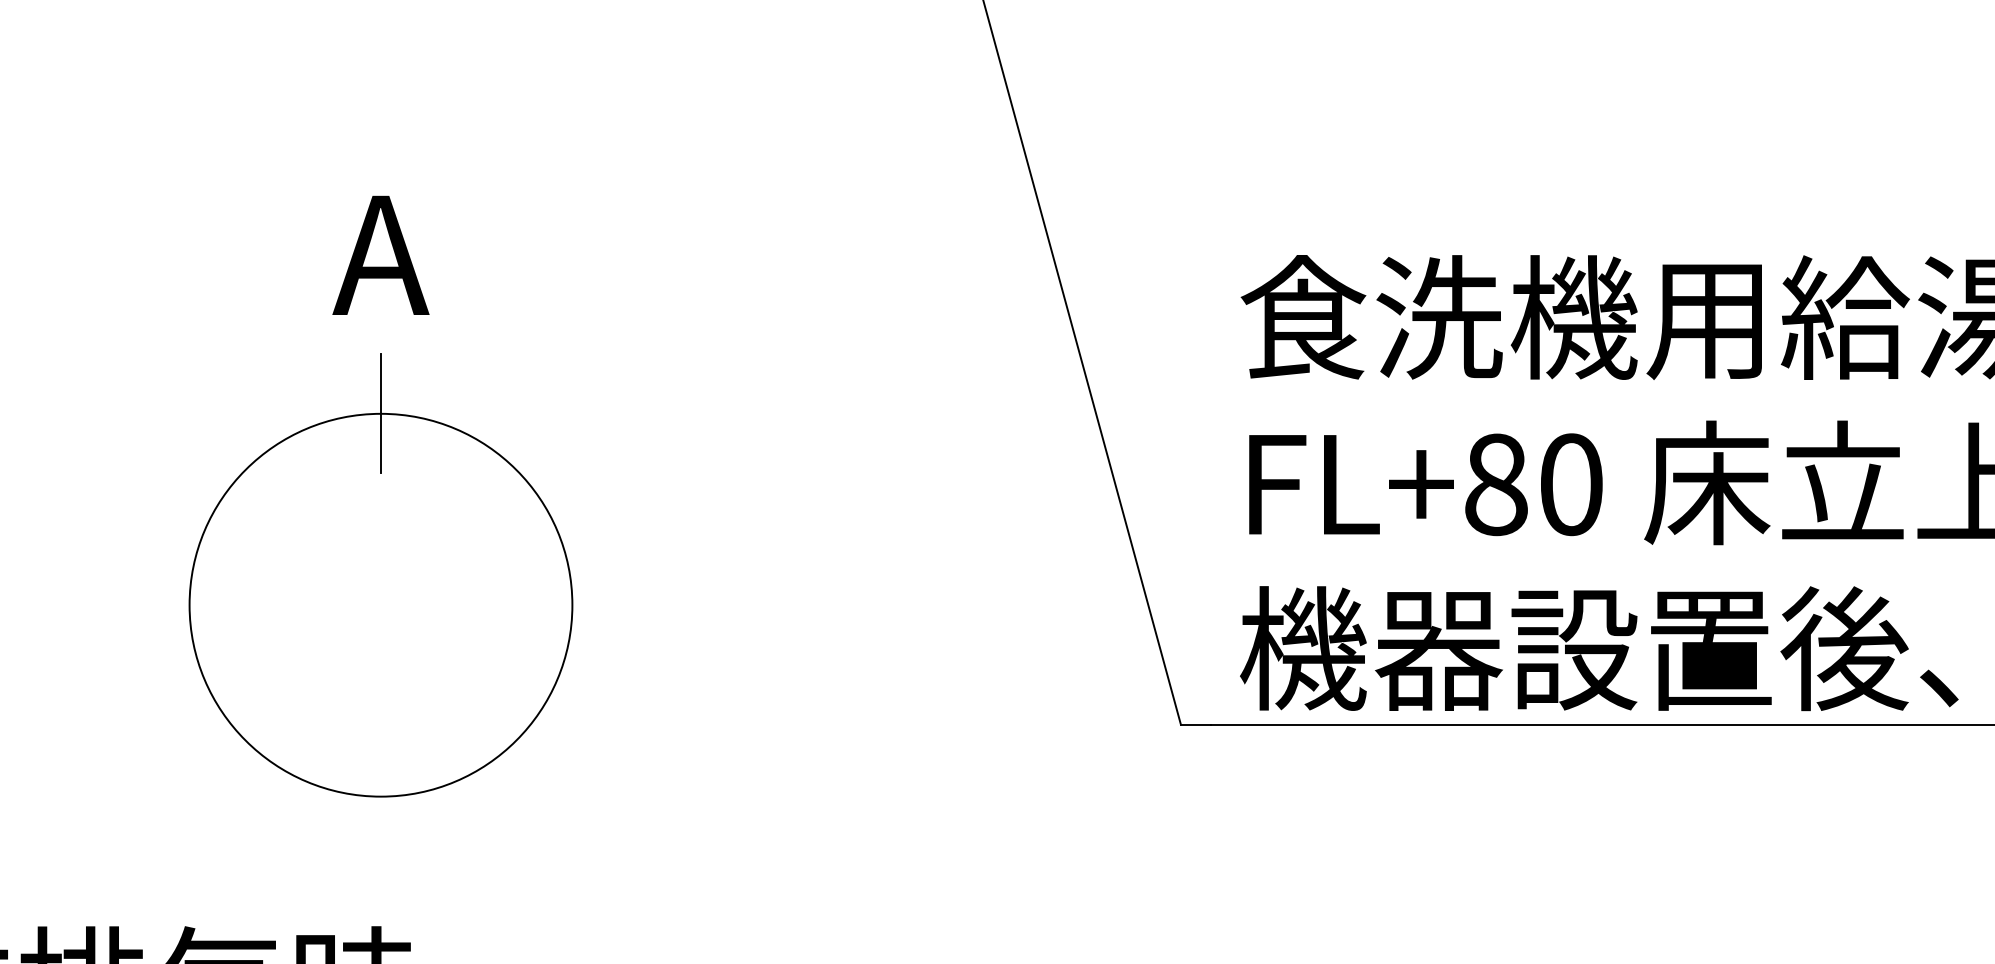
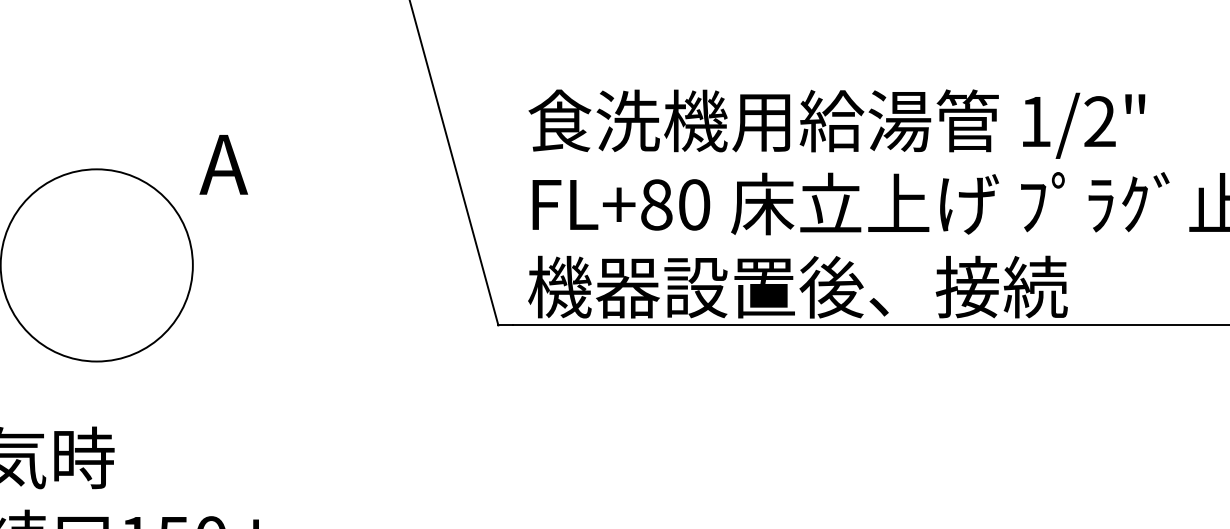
text: (380, 254) -> (223, 164), moved
line: (380, 414) -> (96, 169), removed

